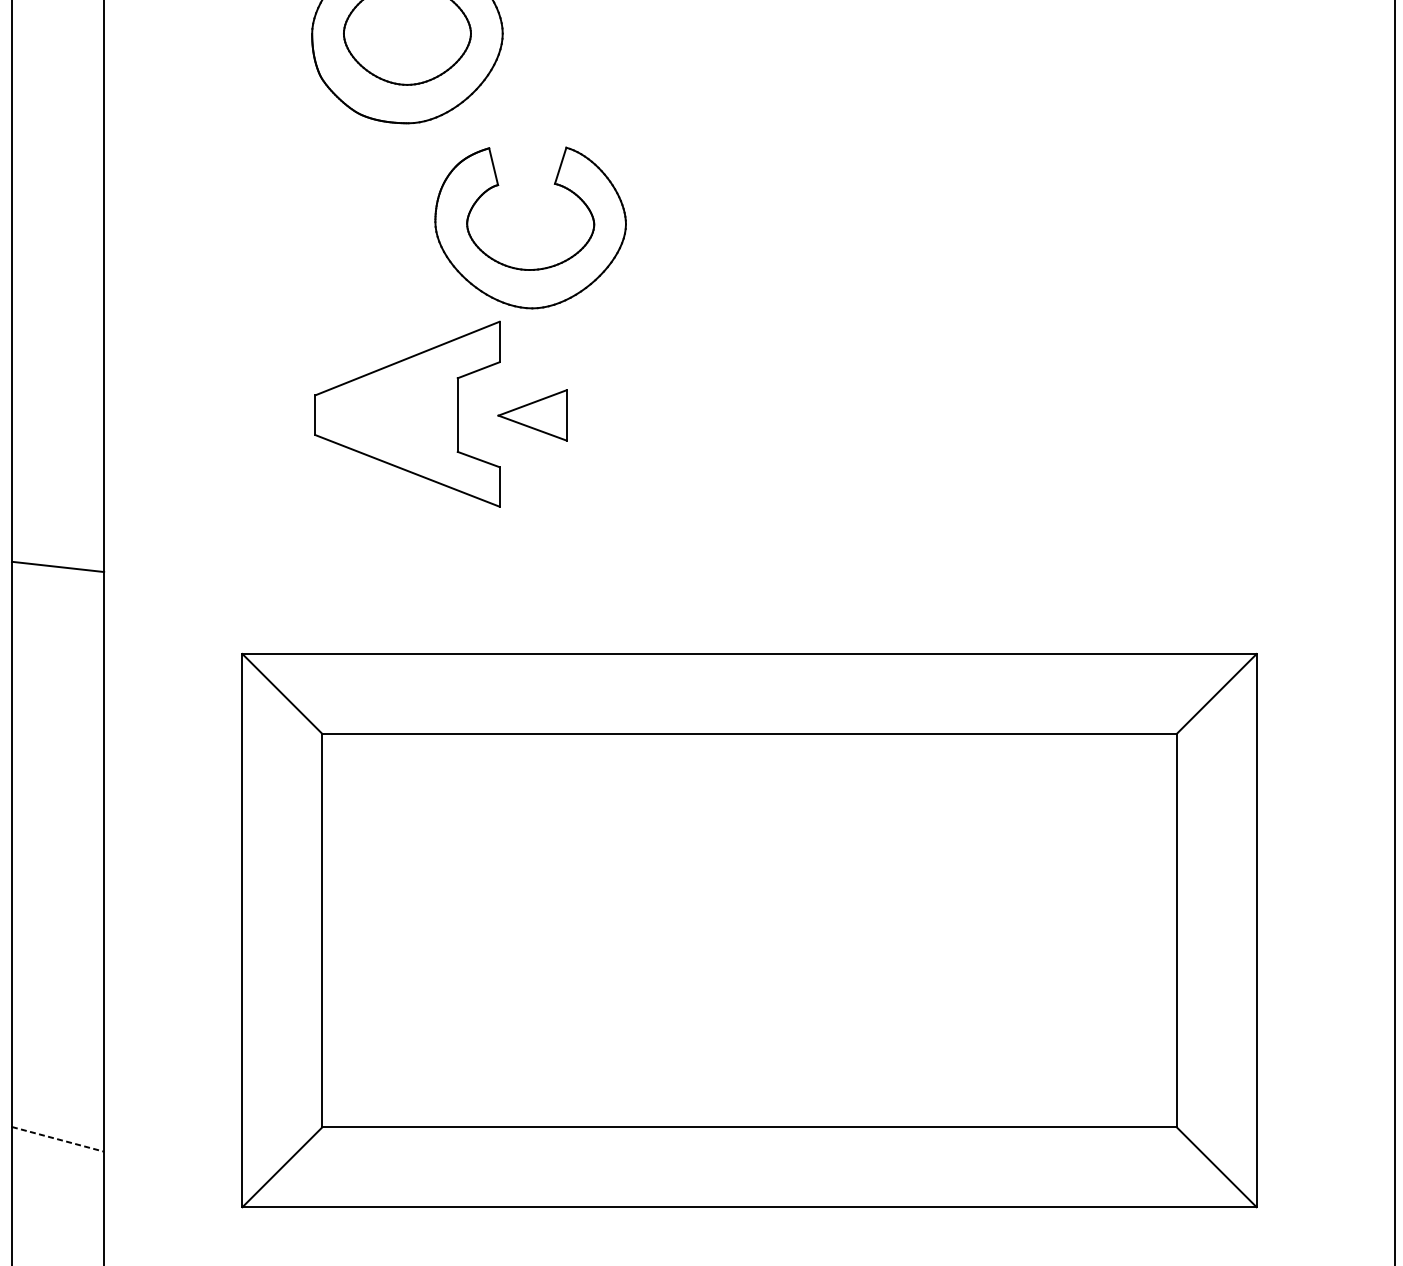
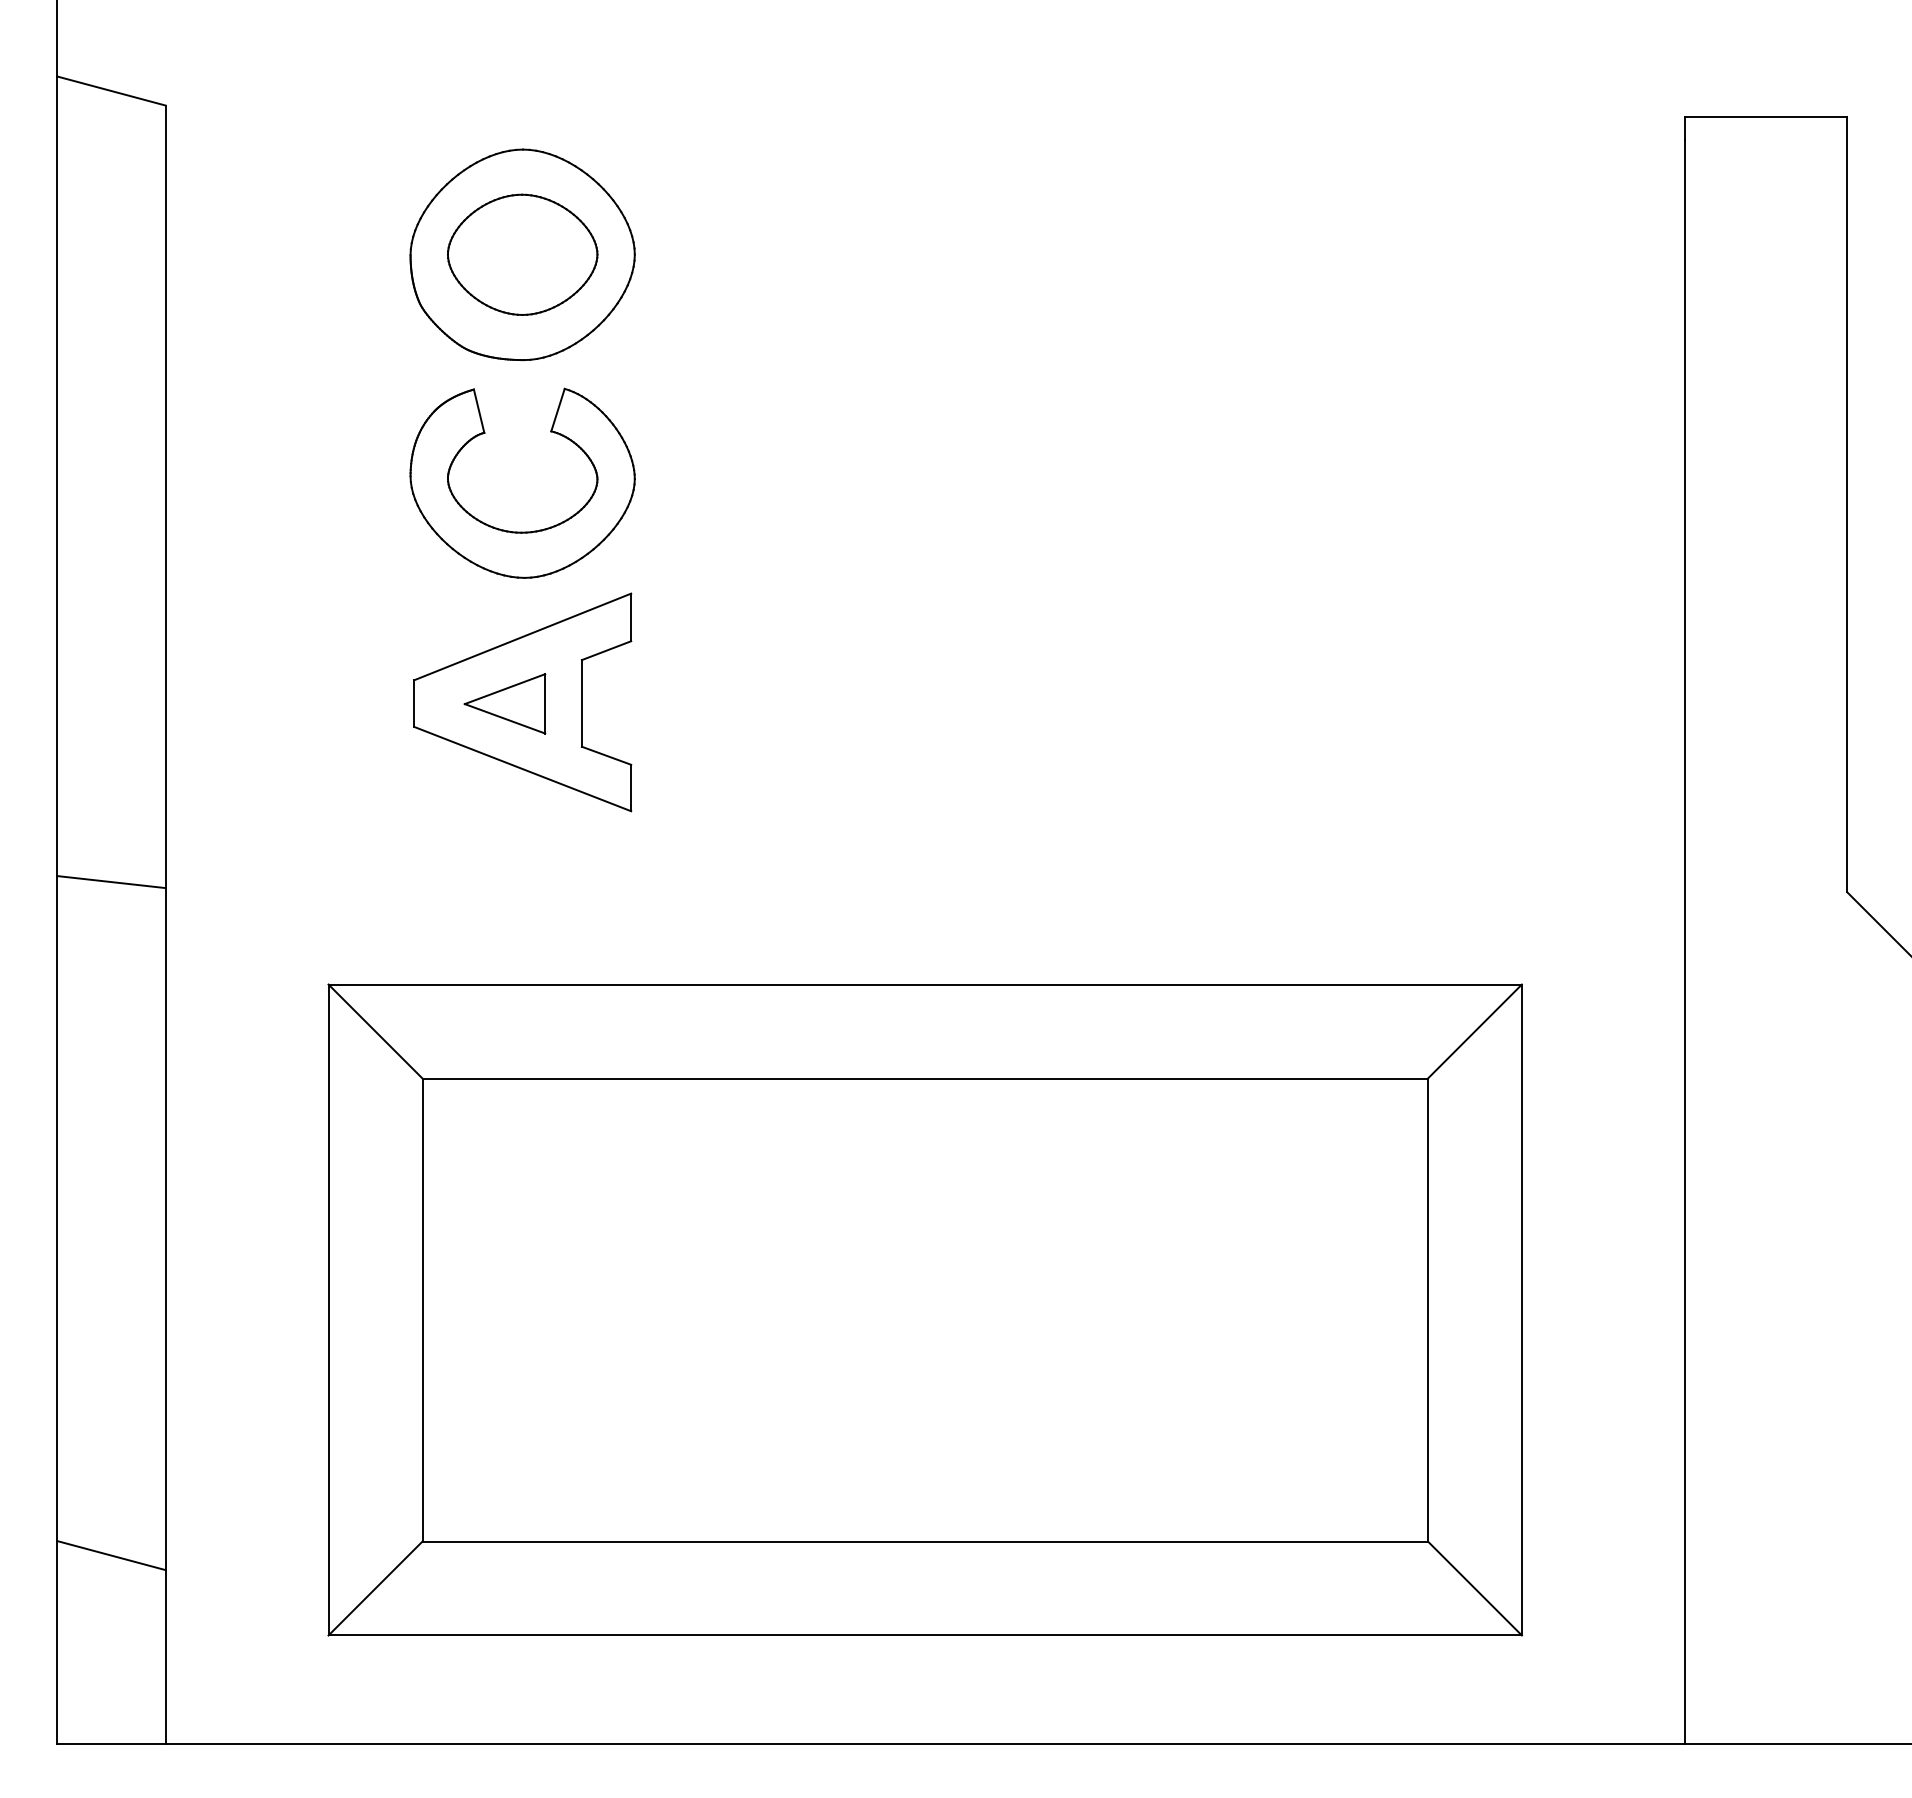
part: (530, 268) -> (522, 531), moved
part: (532, 415) -> (504, 703), moved
line: (58, 1139) -> (112, 1555), dashed -> solid

